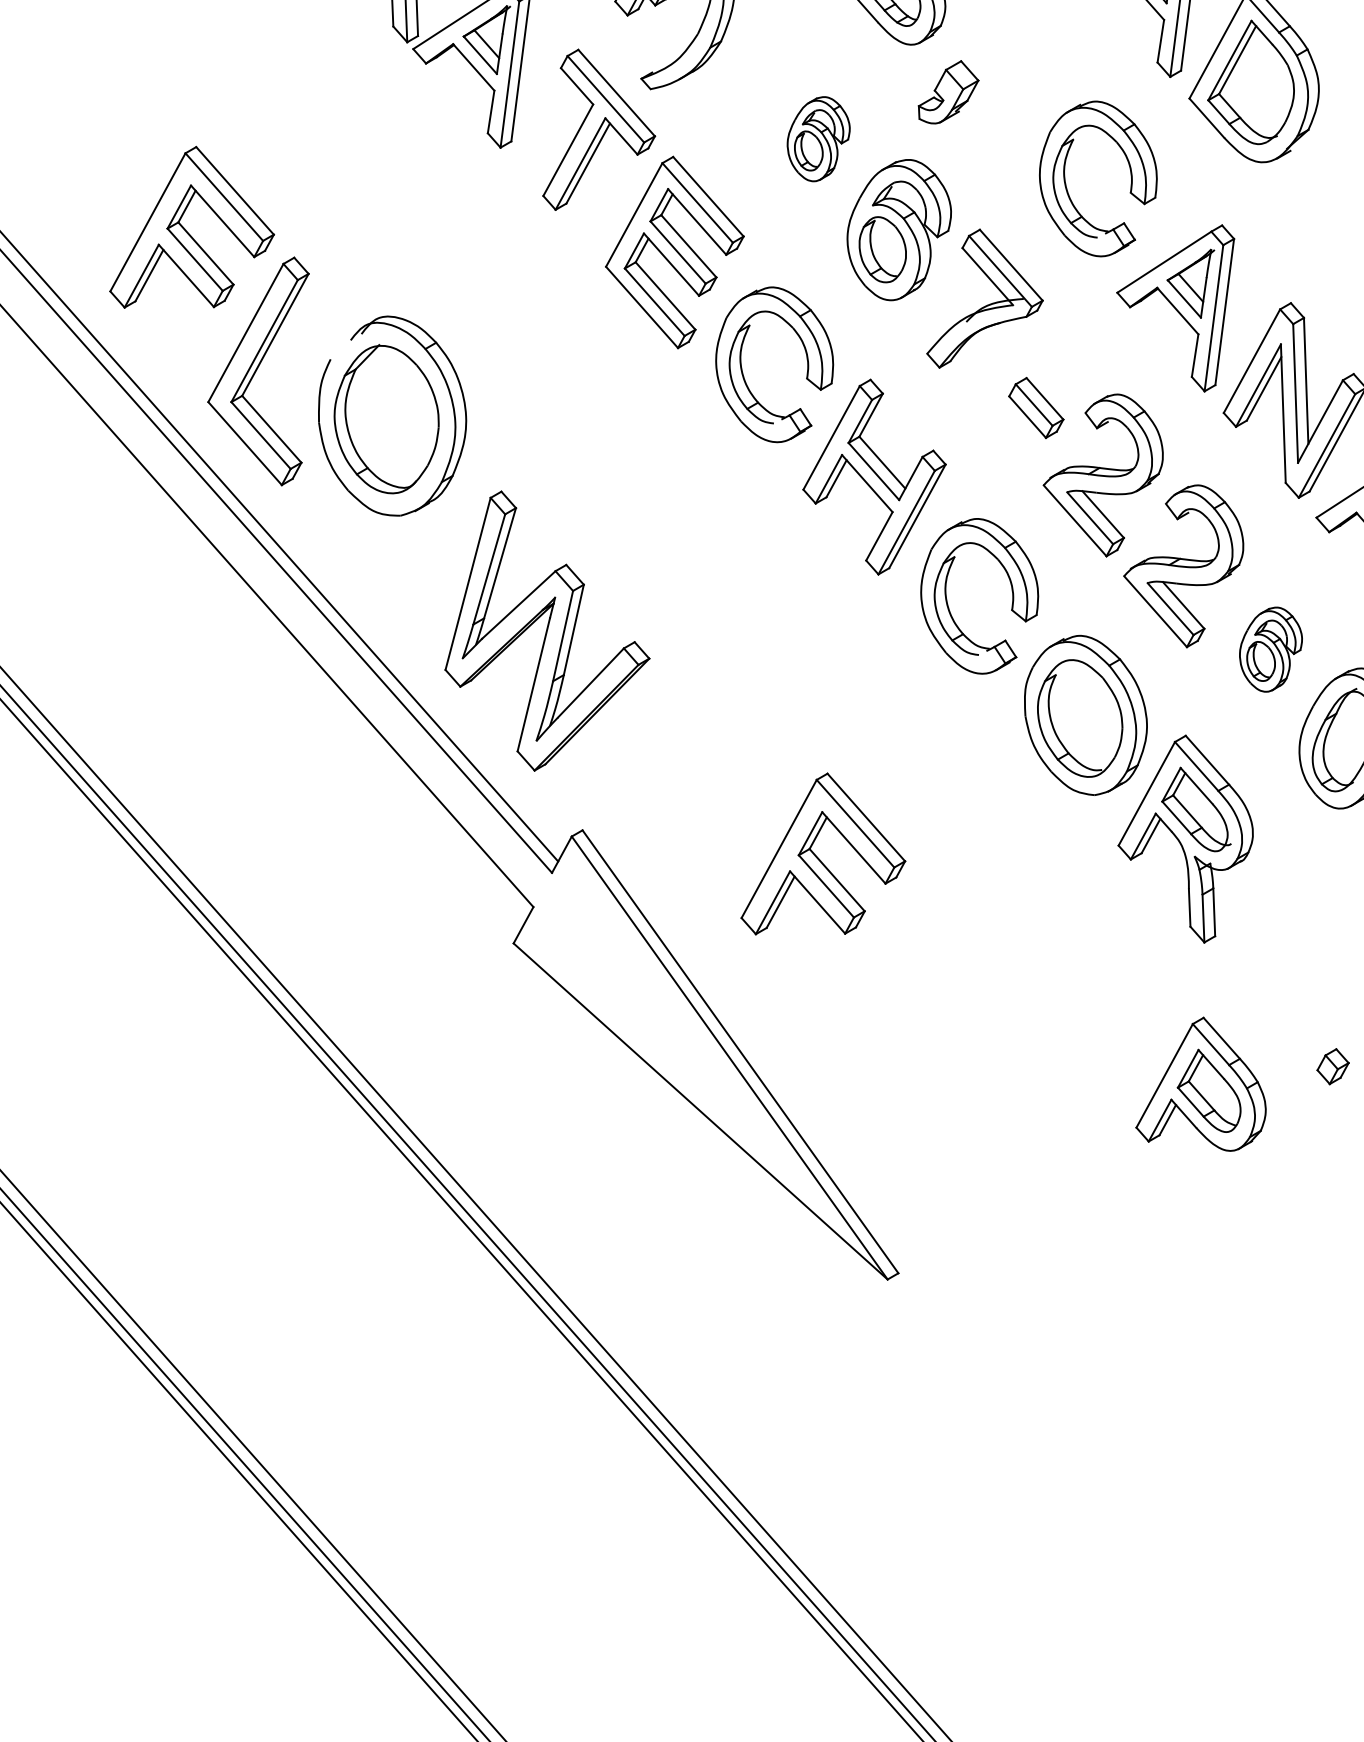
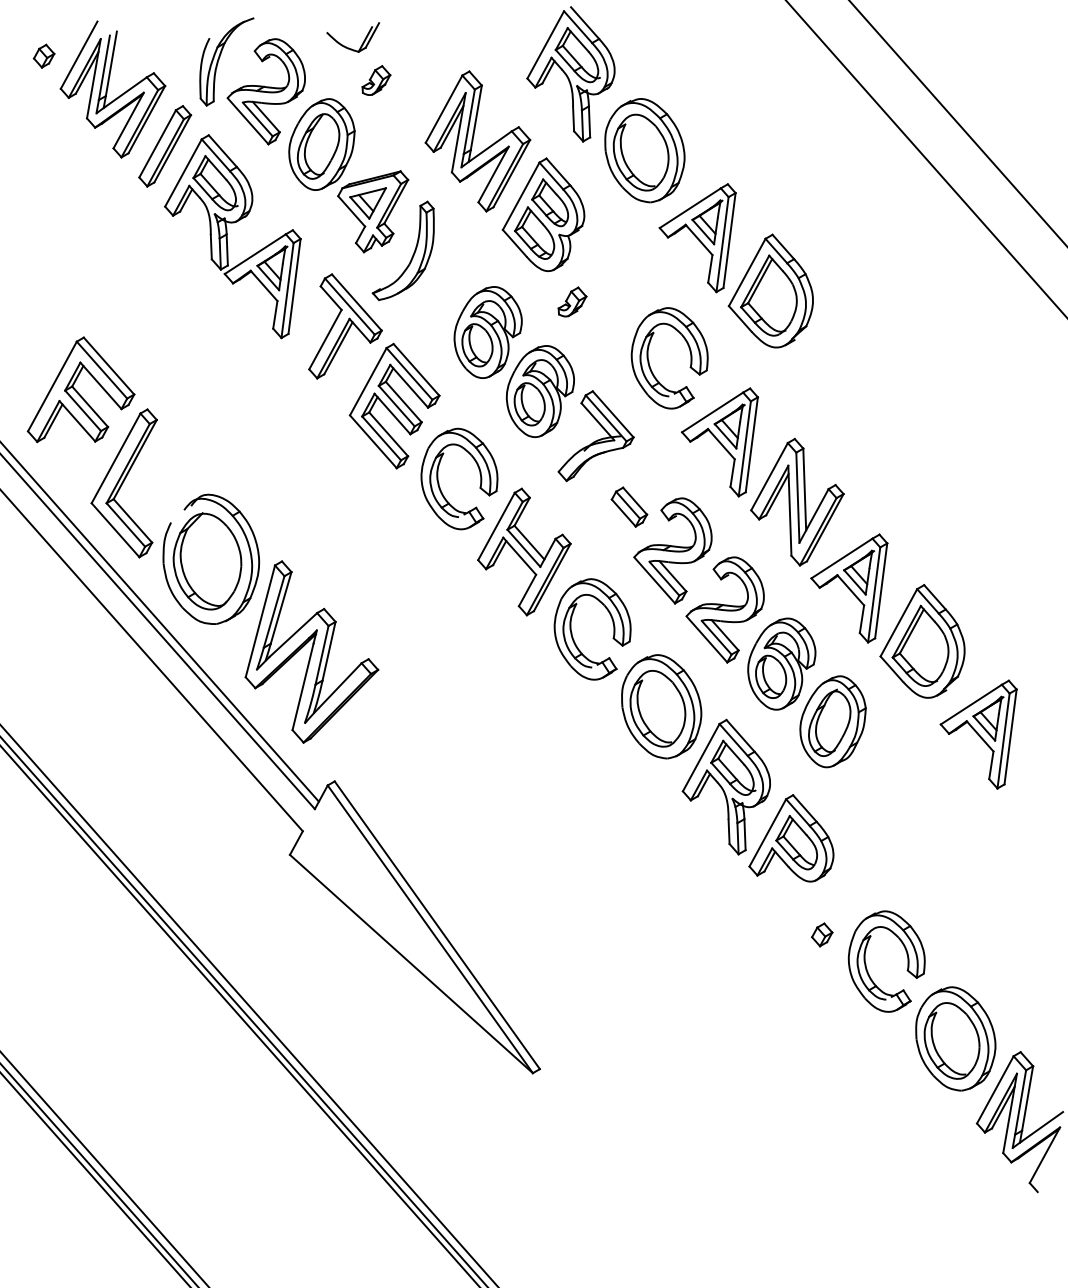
part: (948, 91) -> (572, 301), size x0.71
part: (817, 139) -> (487, 332), size x1.67
part: (392, 414) -> (211, 558), moved
part: (1270, 648) -> (781, 663), size x1.67
part: (822, 853) -> (490, 796), removed
part: (1201, 1084) -> (791, 838), moved

